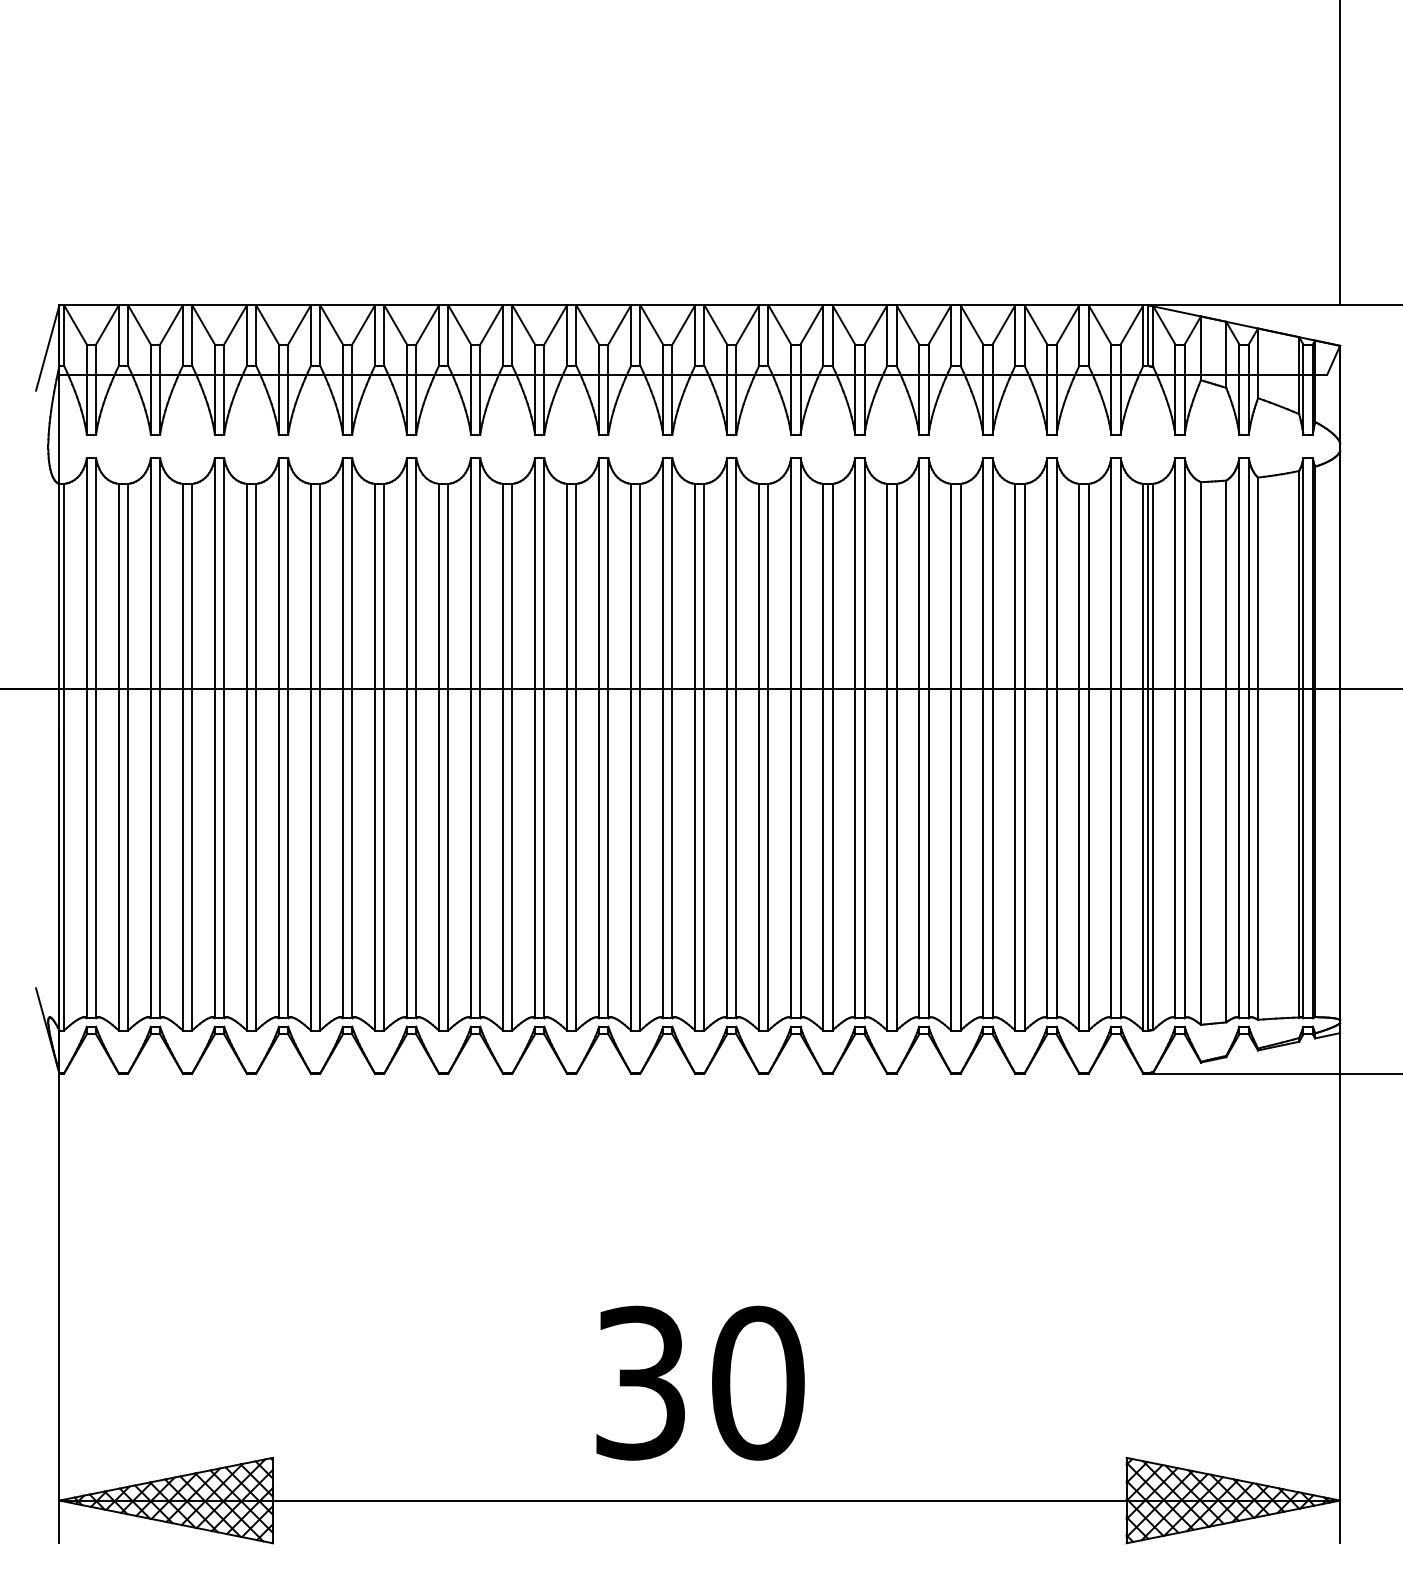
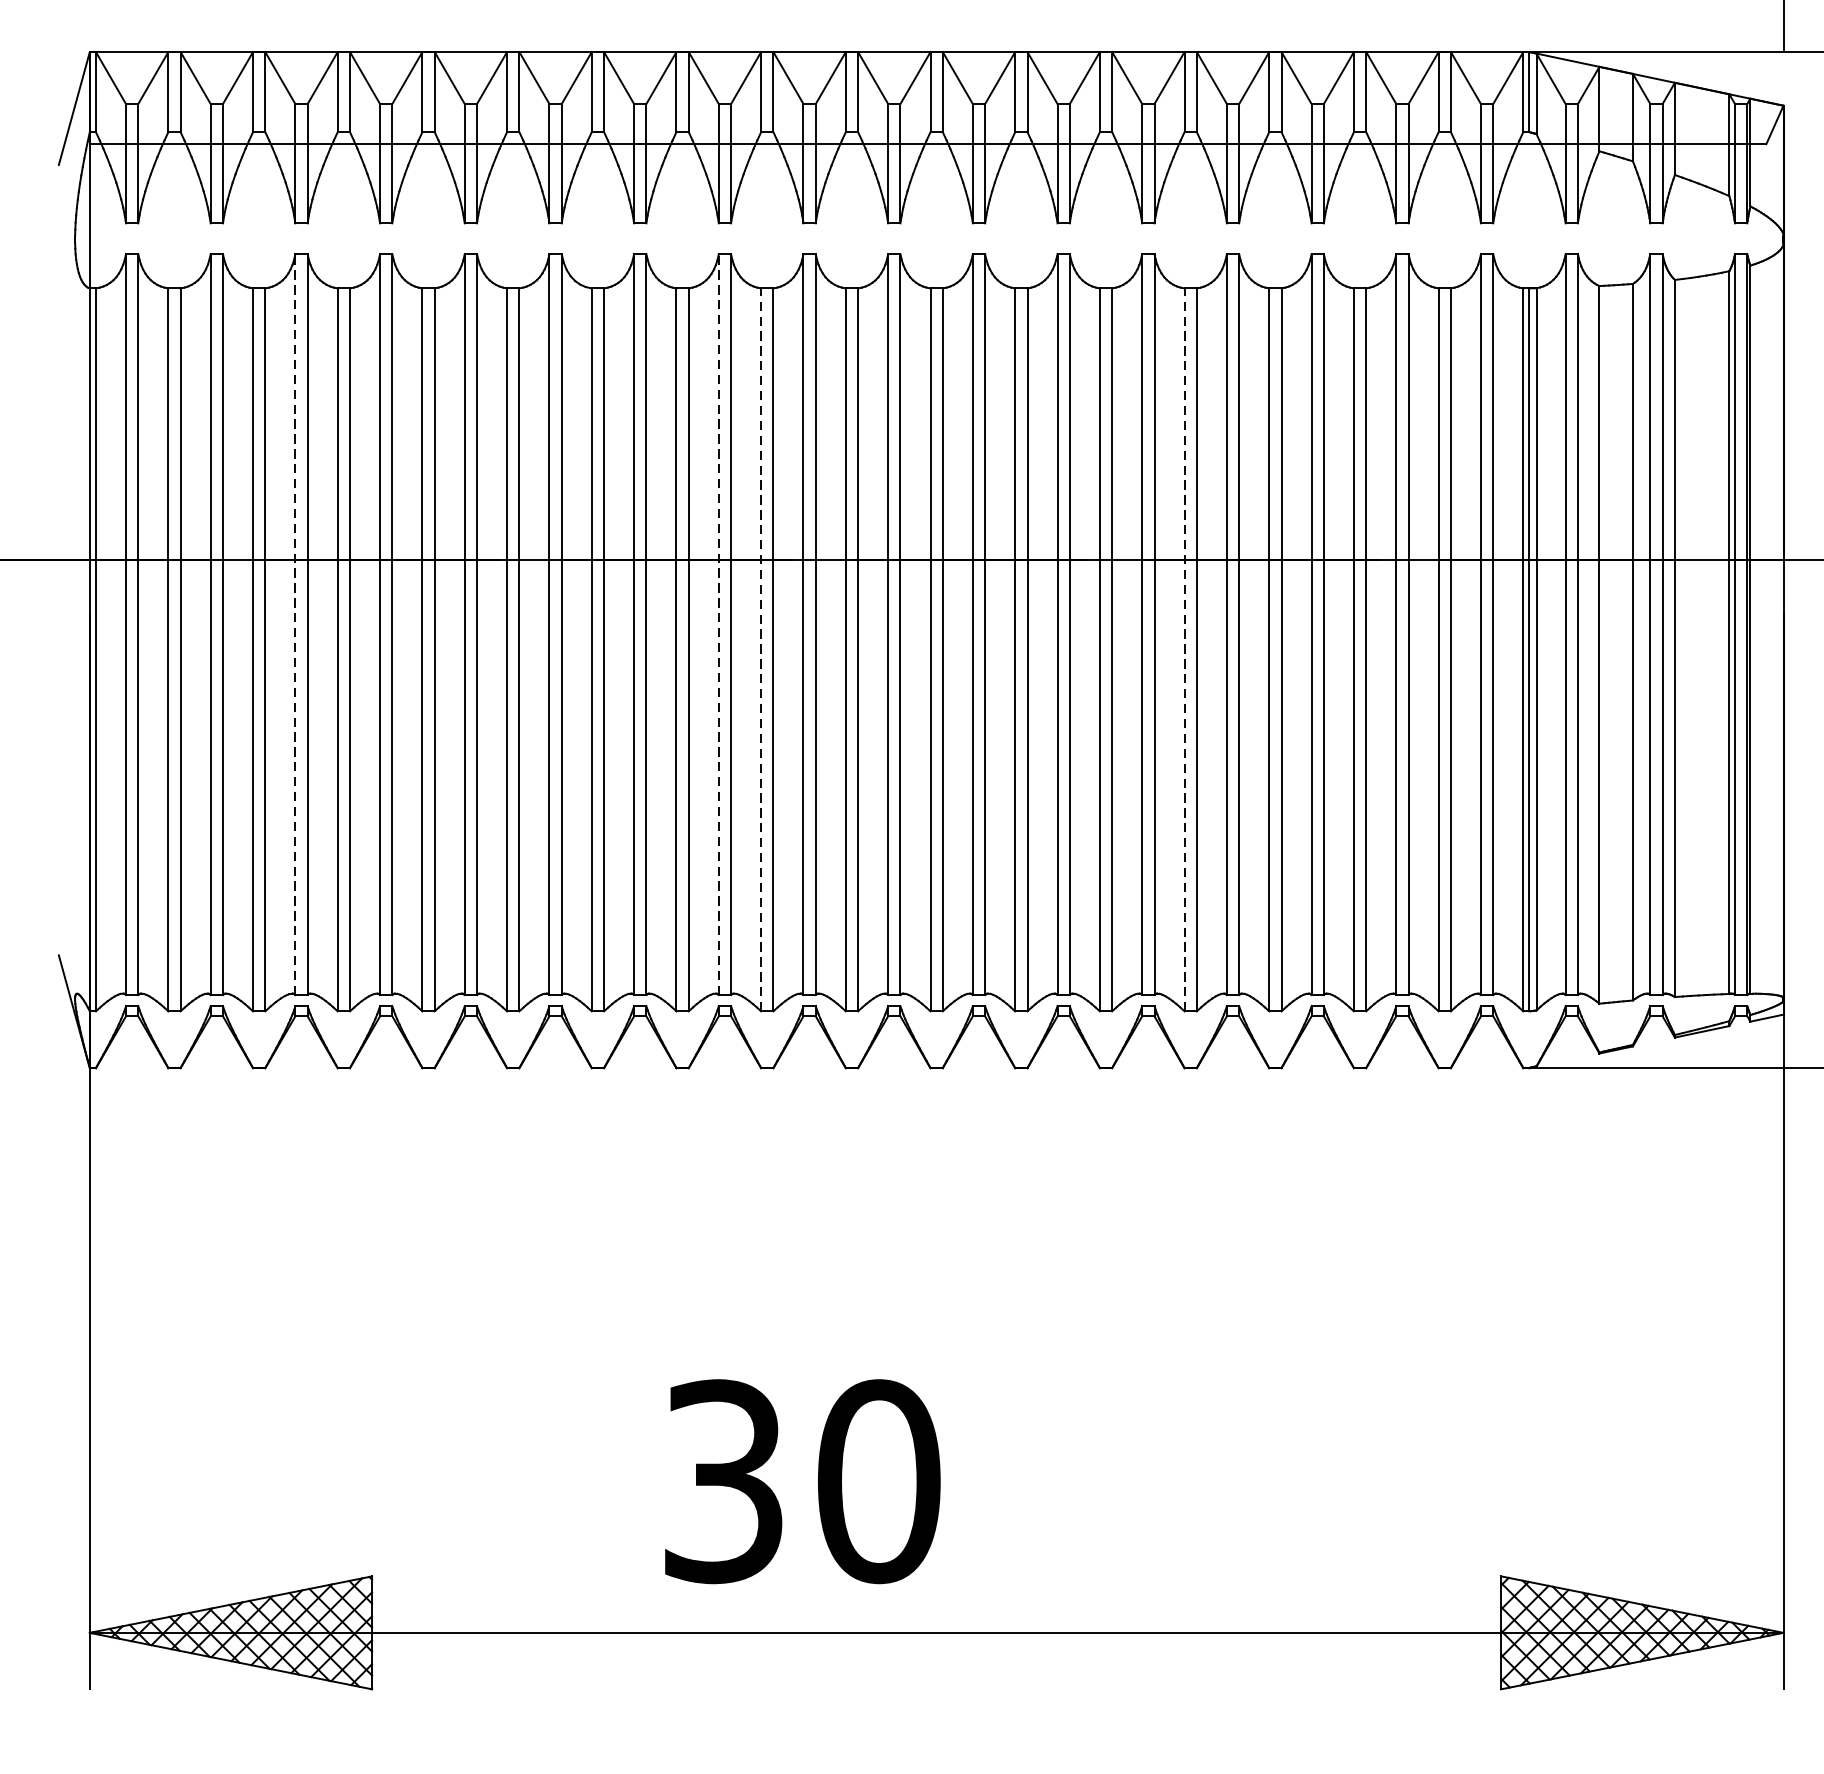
line: (214, 737) -> (294, 623), solid -> dashed
line: (535, 737) -> (719, 623), solid -> dashed
line: (567, 756) -> (761, 648), solid -> dashed
line: (887, 756) -> (1184, 648), solid -> dashed
text: (700, 1382) -> (802, 1480), moved

